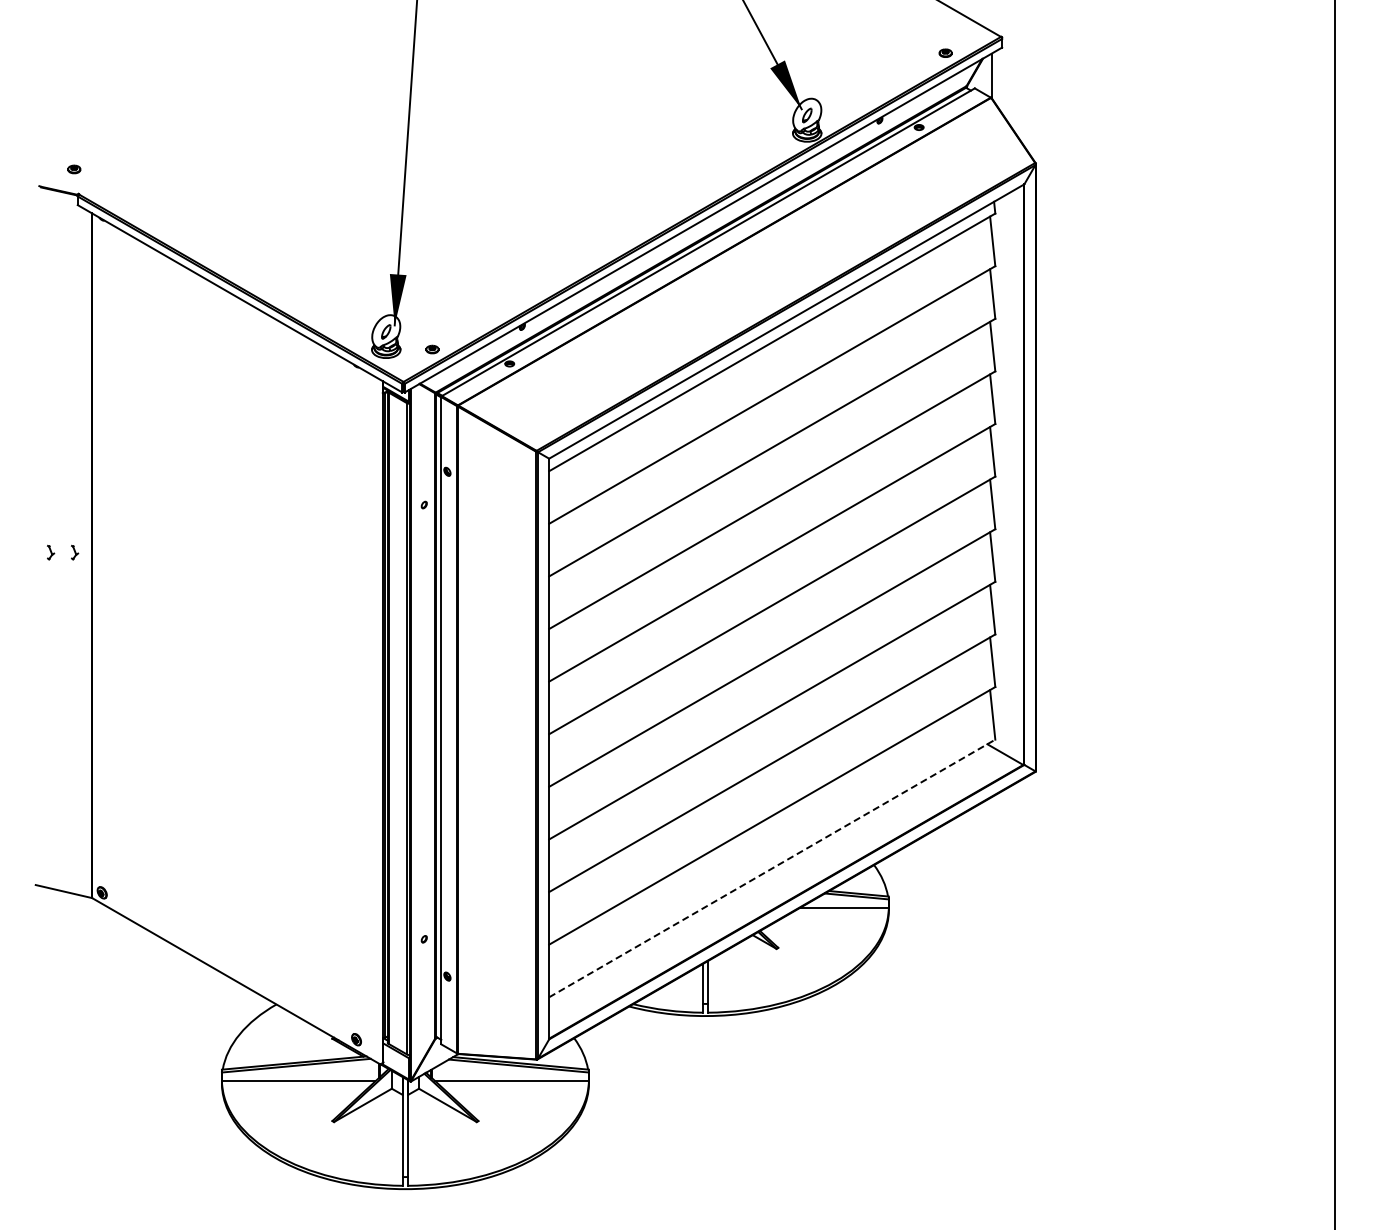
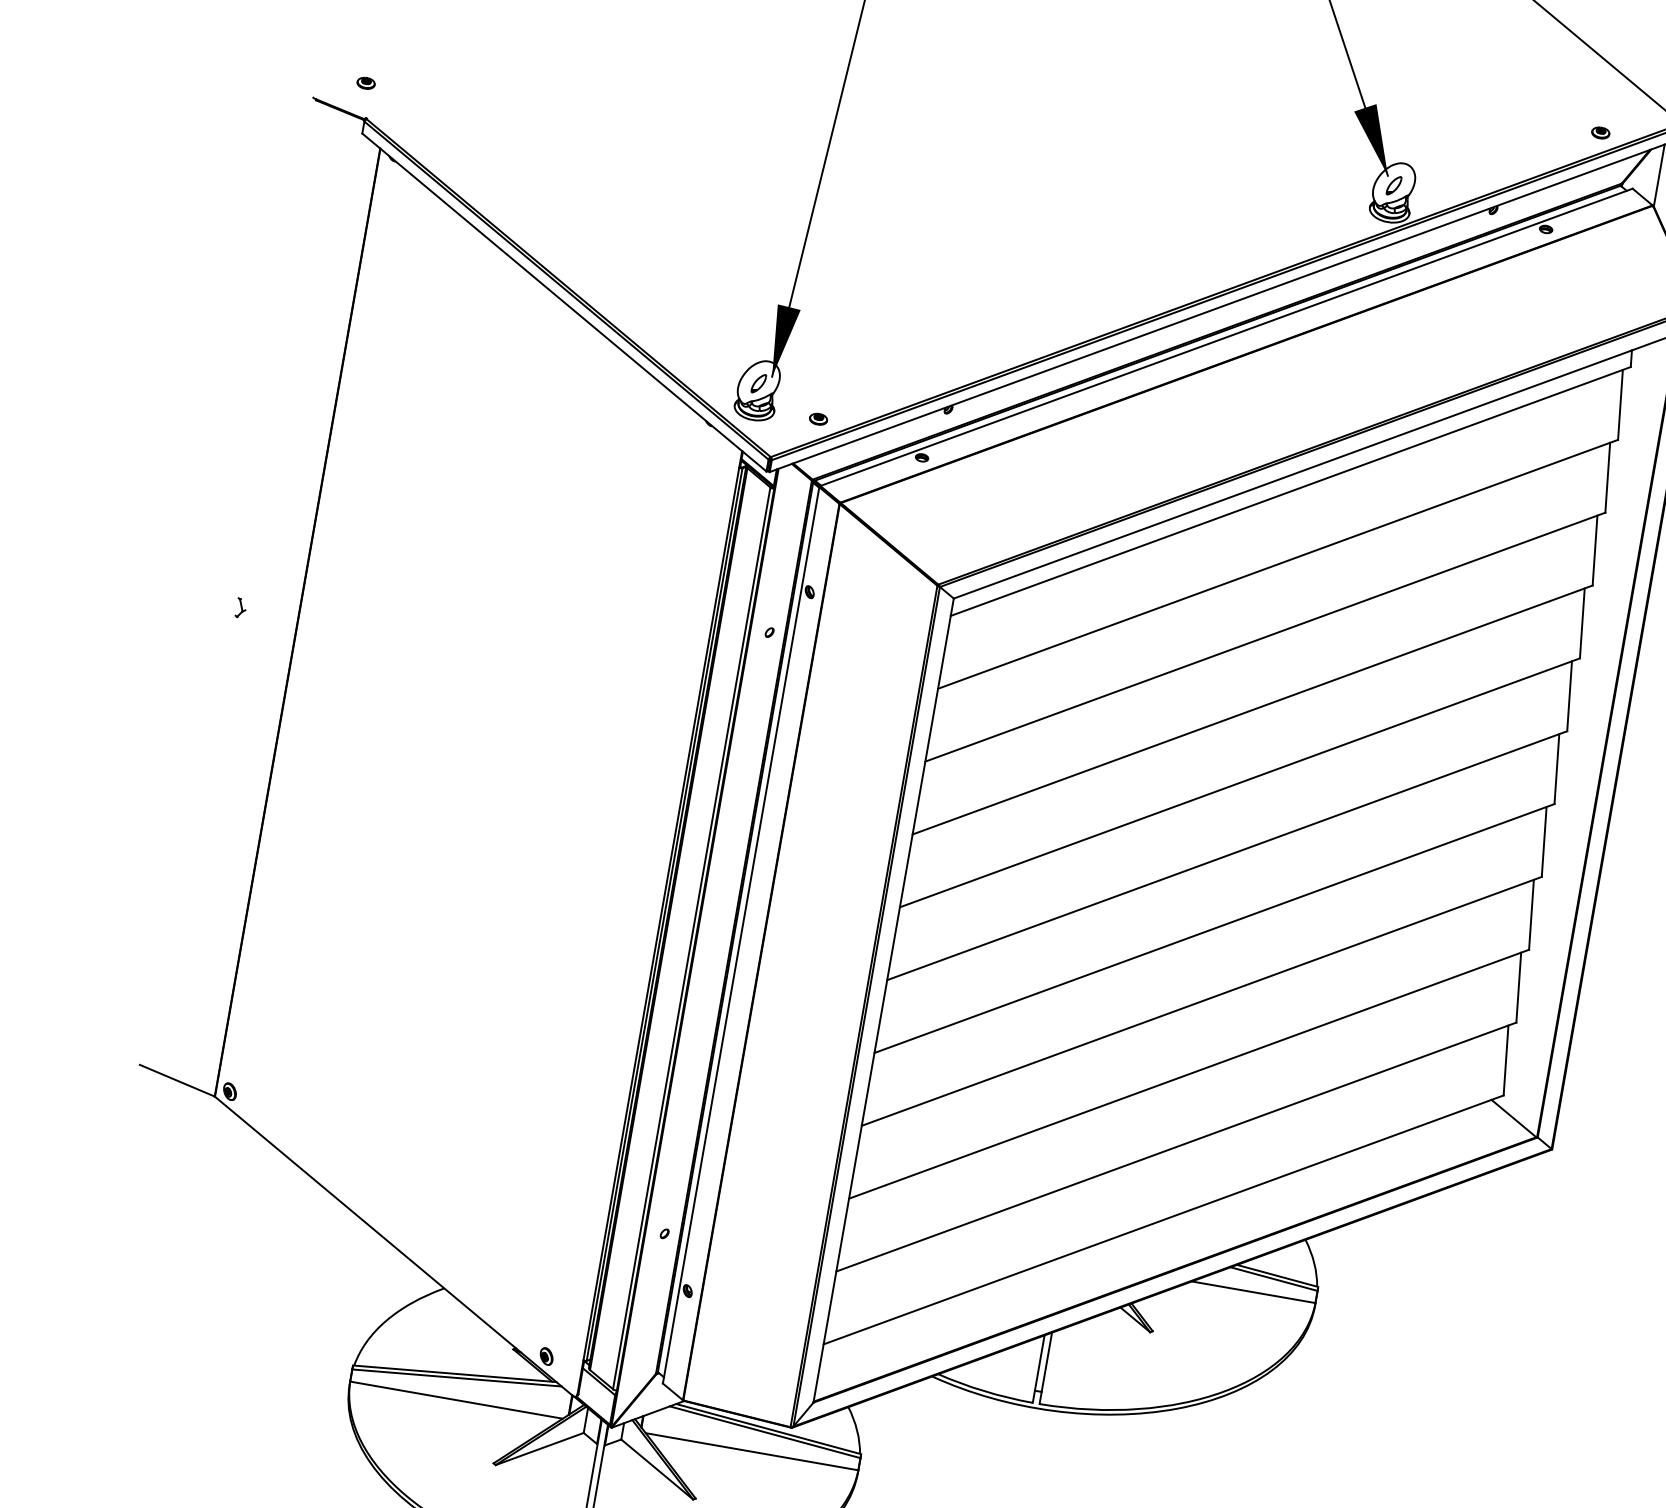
part: (75, 552) -> (275, 614), removed
line: (772, 868) -> (1163, 1220), dashed -> solid

